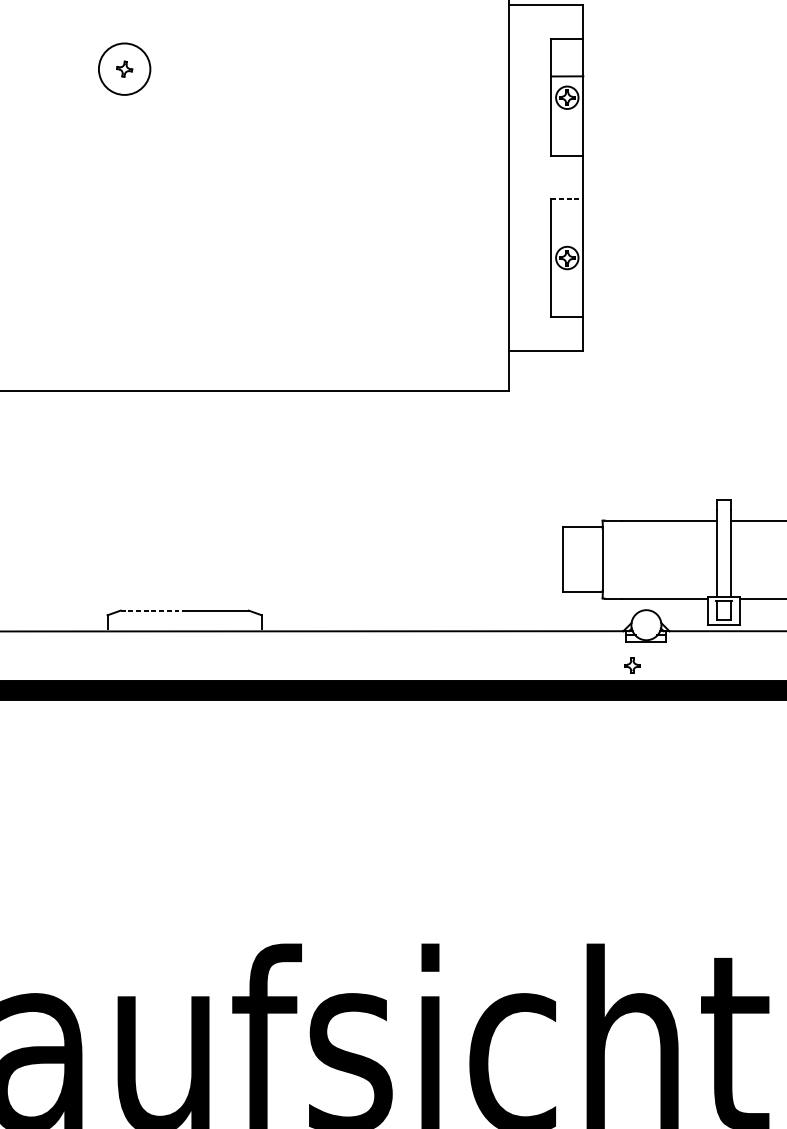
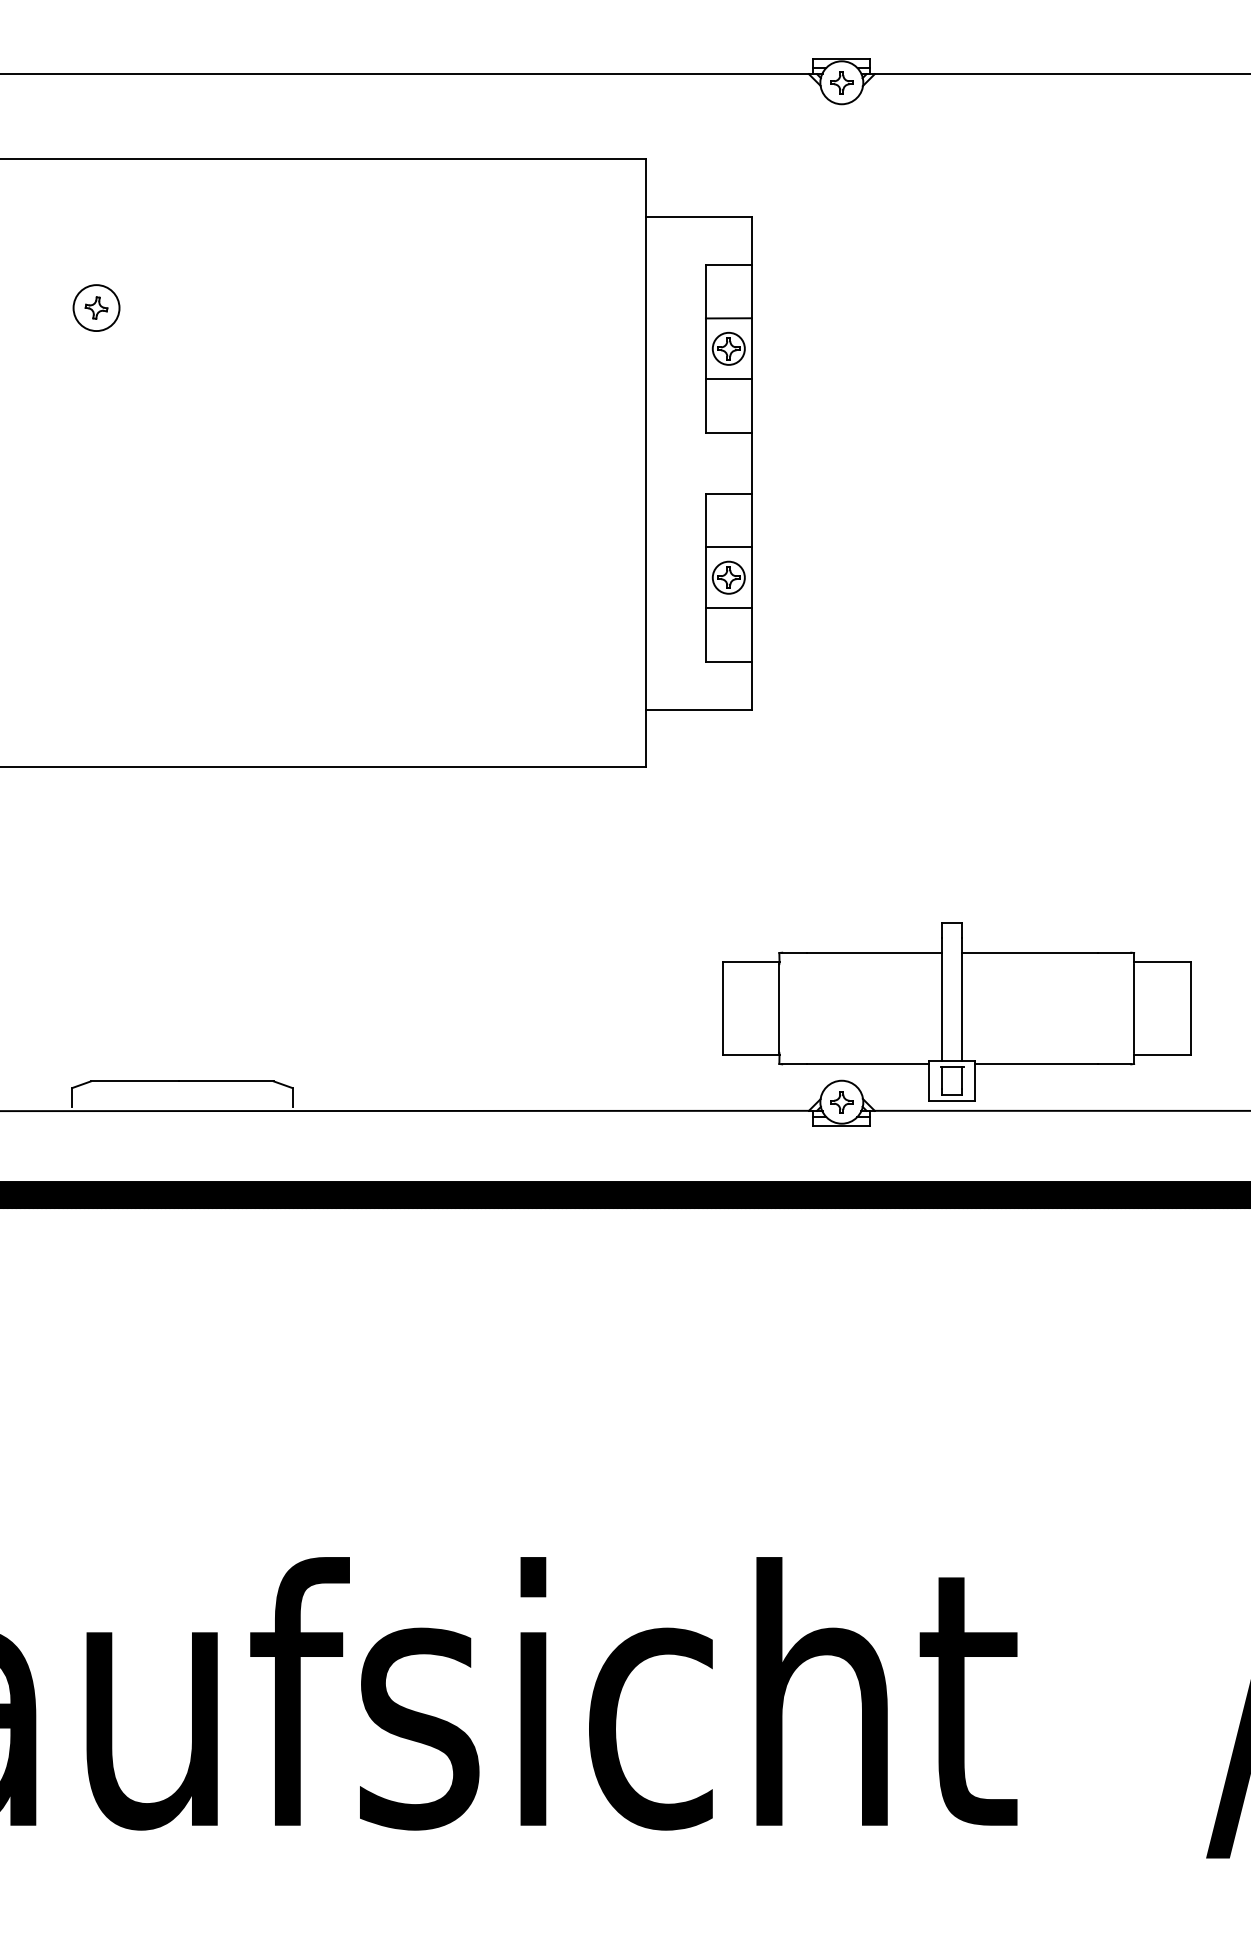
circle: (124, 69) -> (96, 308), size x0.62
line: (567, 119) -> (728, 379), added
line: (567, 199) -> (728, 493), dashed -> solid
line: (567, 236) -> (728, 547), added
line: (567, 279) -> (728, 608), added
line: (151, 610) -> (135, 1081), dashed -> solid
part: (632, 666) -> (841, 1102), moved

